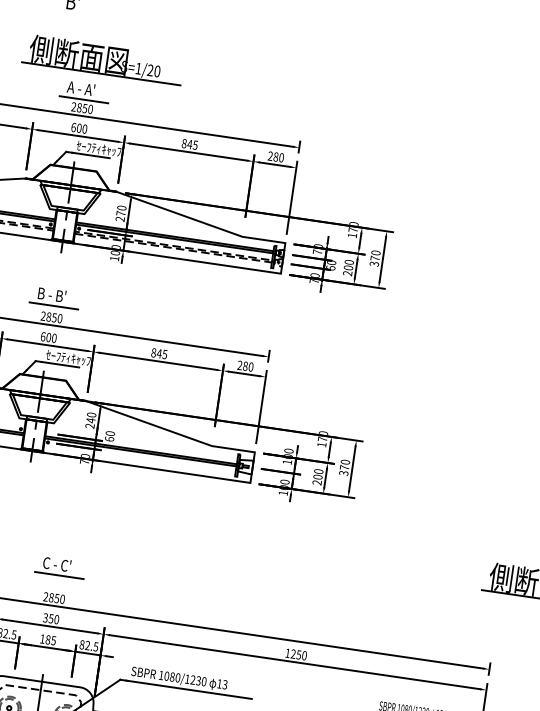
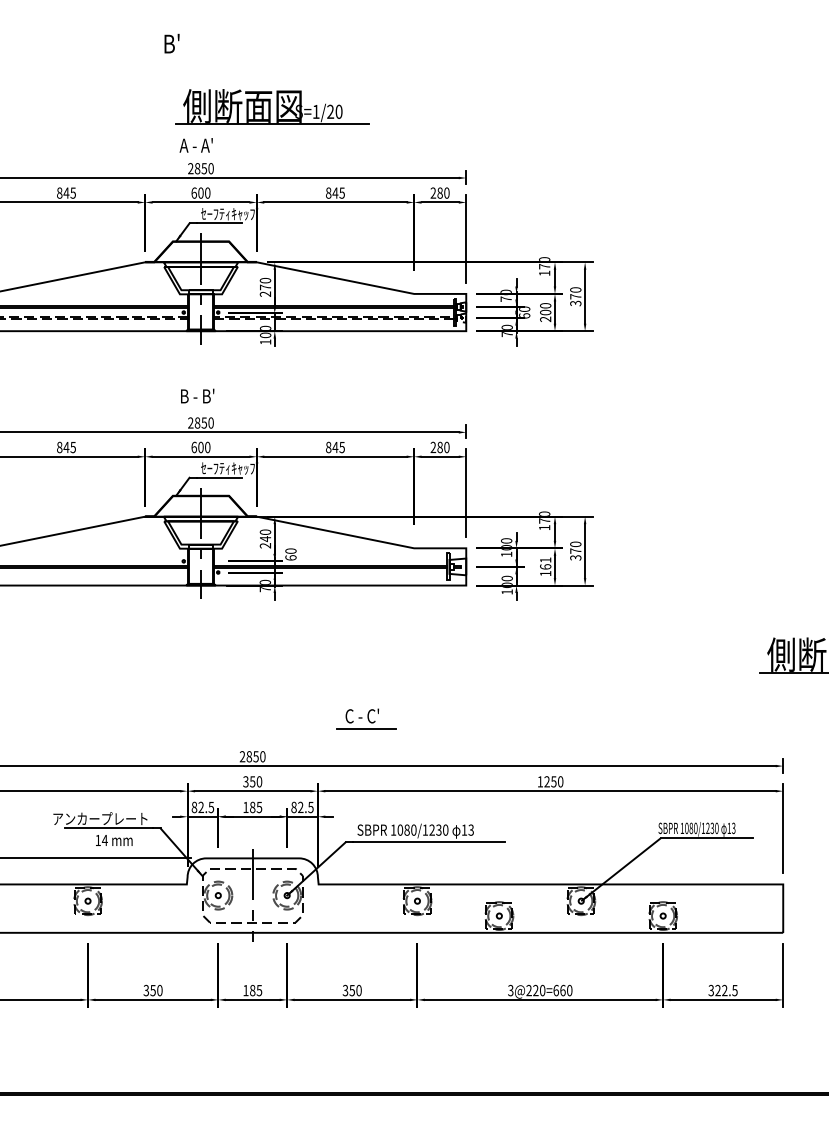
part: (103, 59) -> (272, 106), moved
line: (83, 99) -> (201, 158), removed
line: (53, 305) -> (201, 408), removed
text: (317, 476) -> (545, 566), 200 -> 161
part: (60, 566) -> (366, 718), moved

